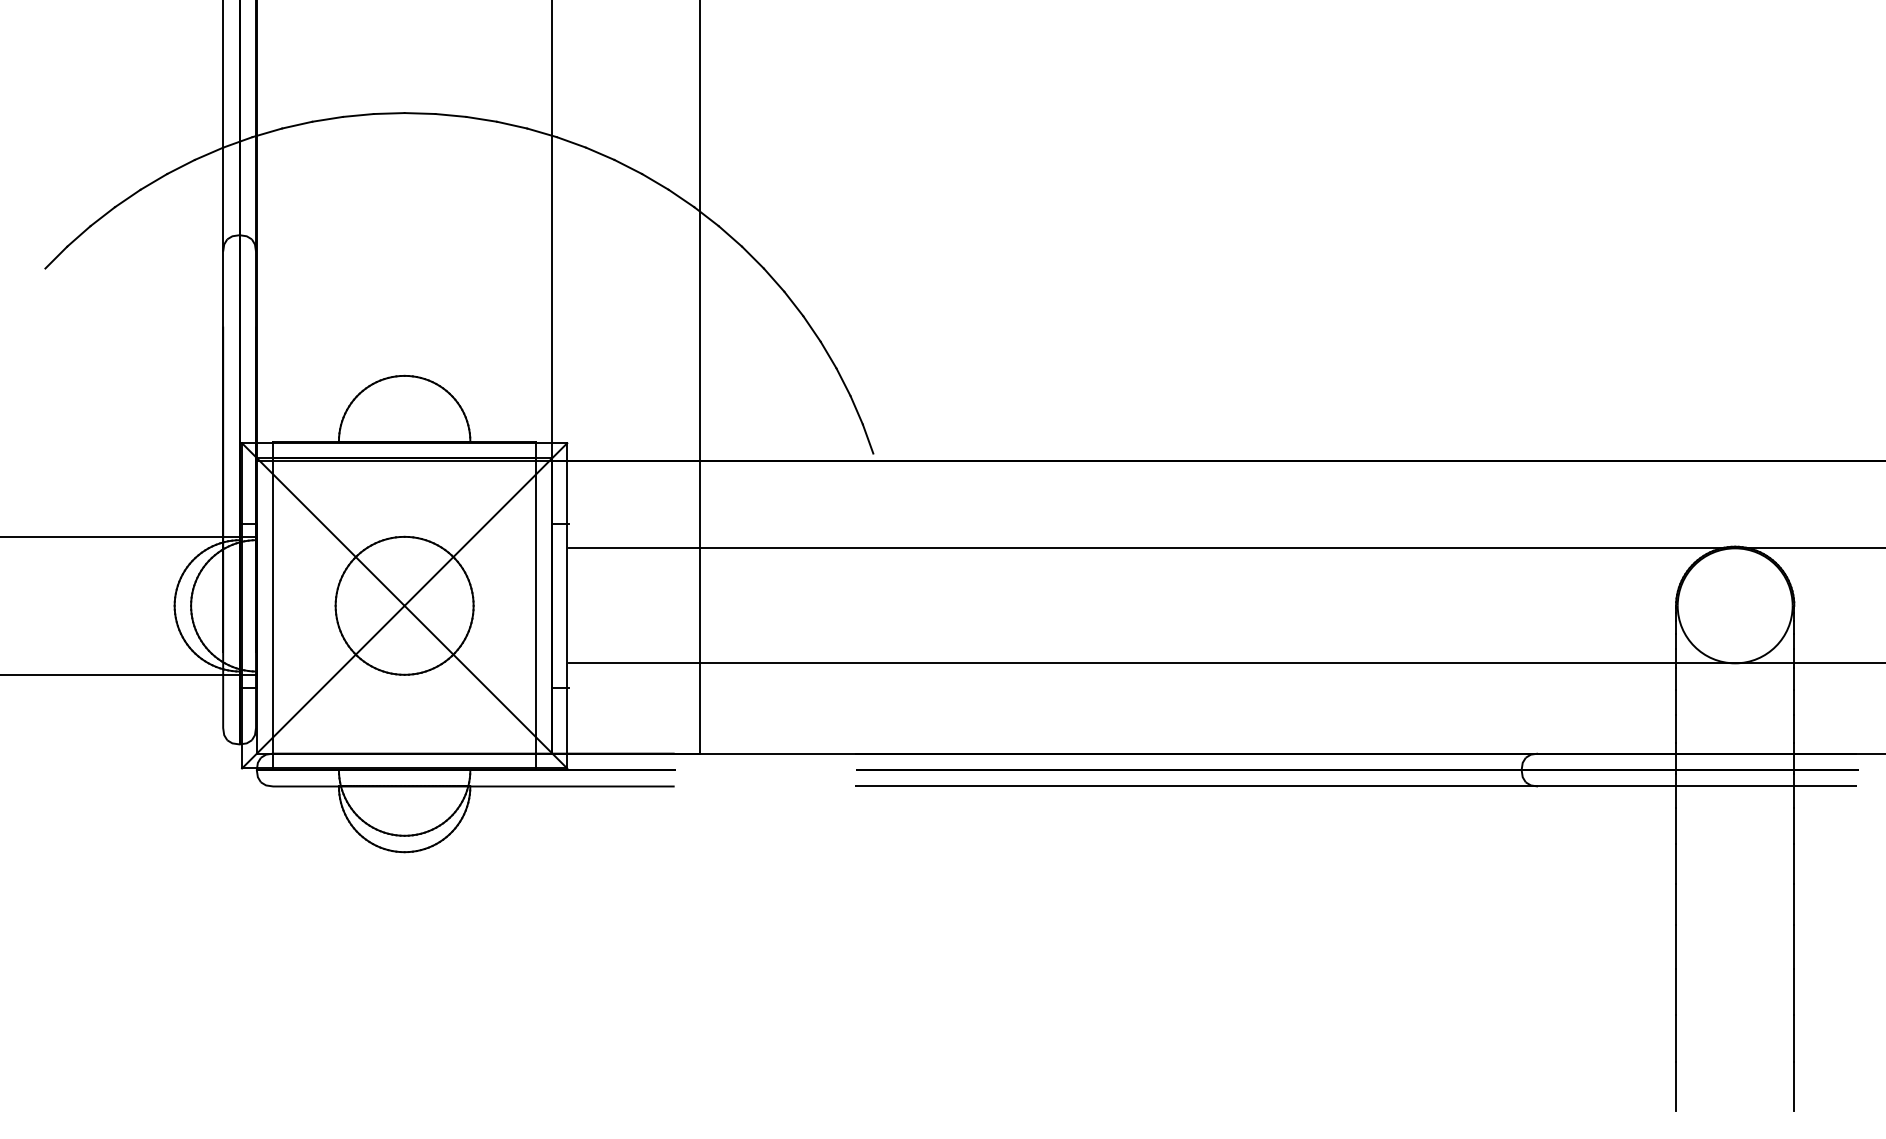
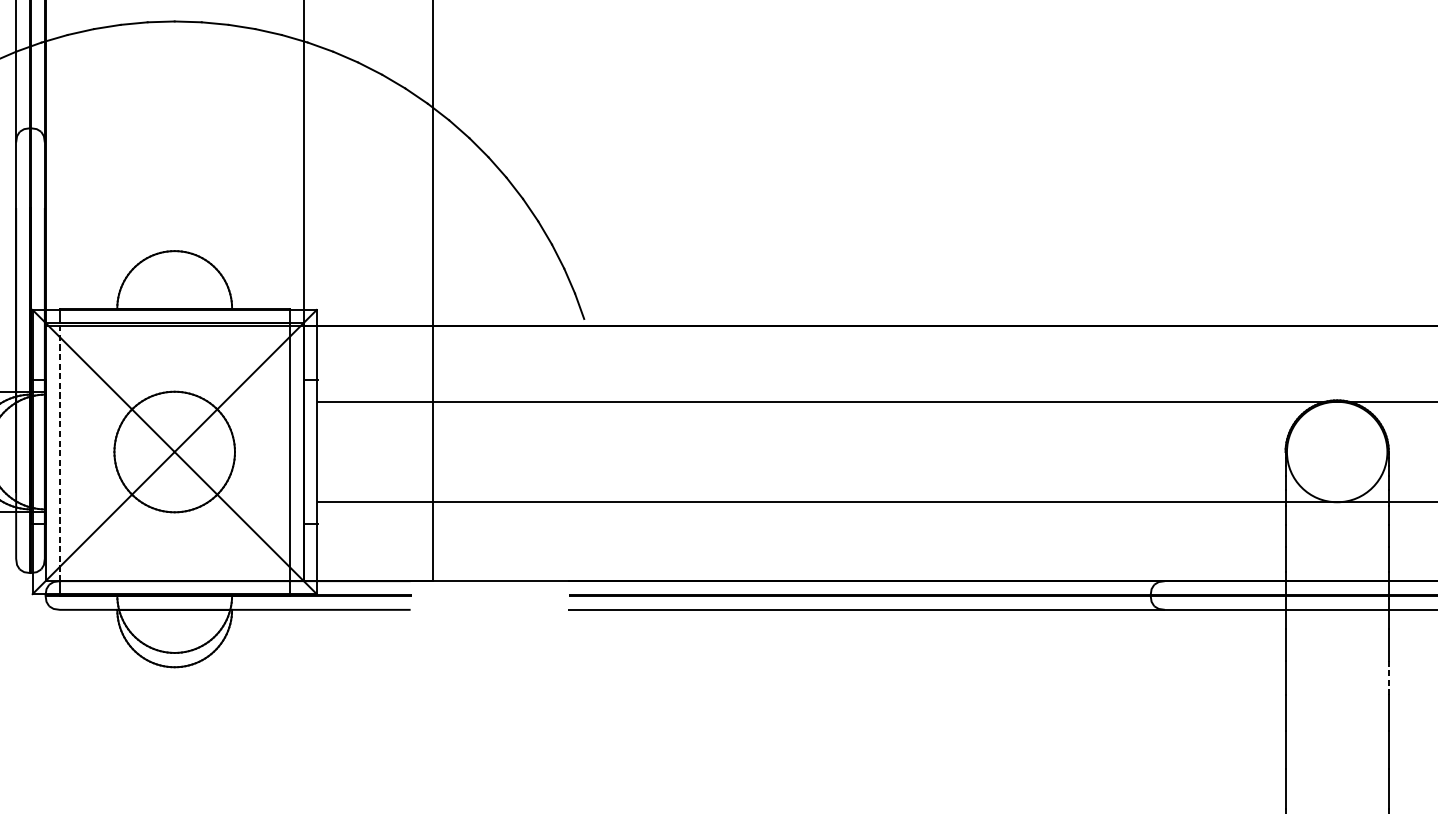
line: (273, 605) -> (60, 451), solid -> dashed
line: (1794, 864) -> (1389, 678), solid -> dashed

